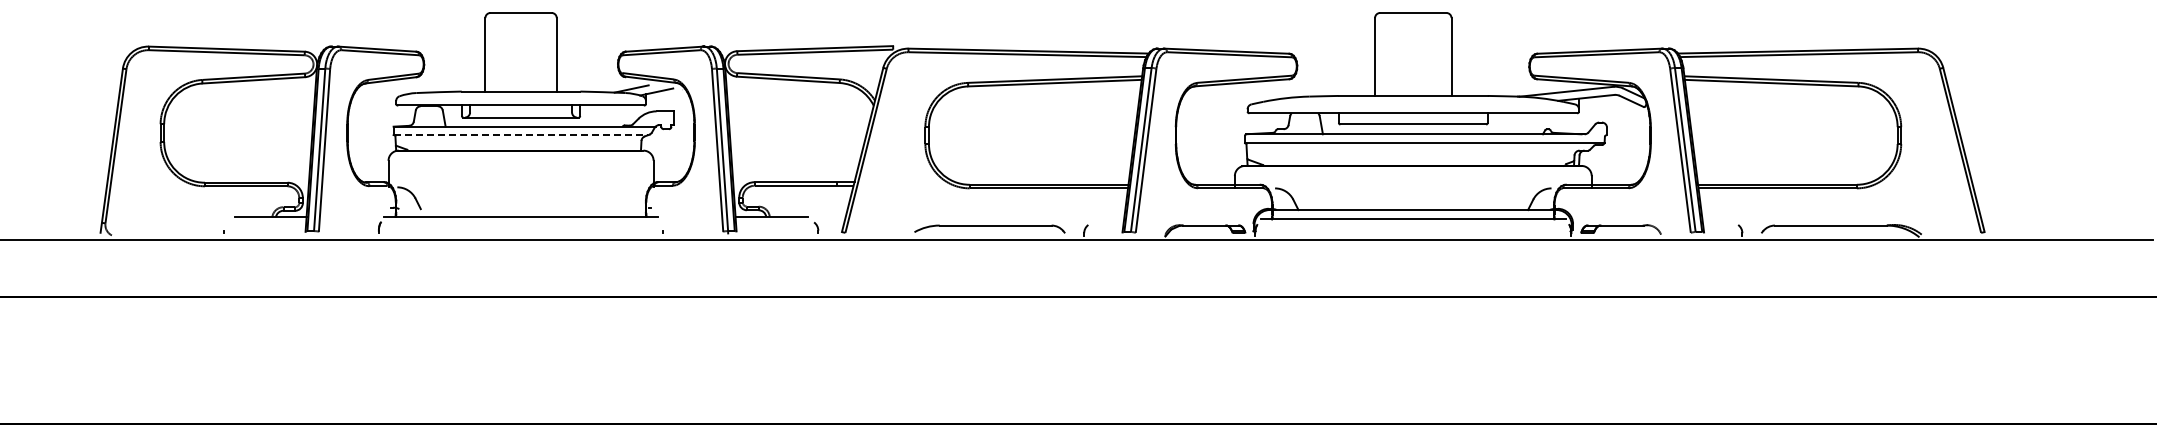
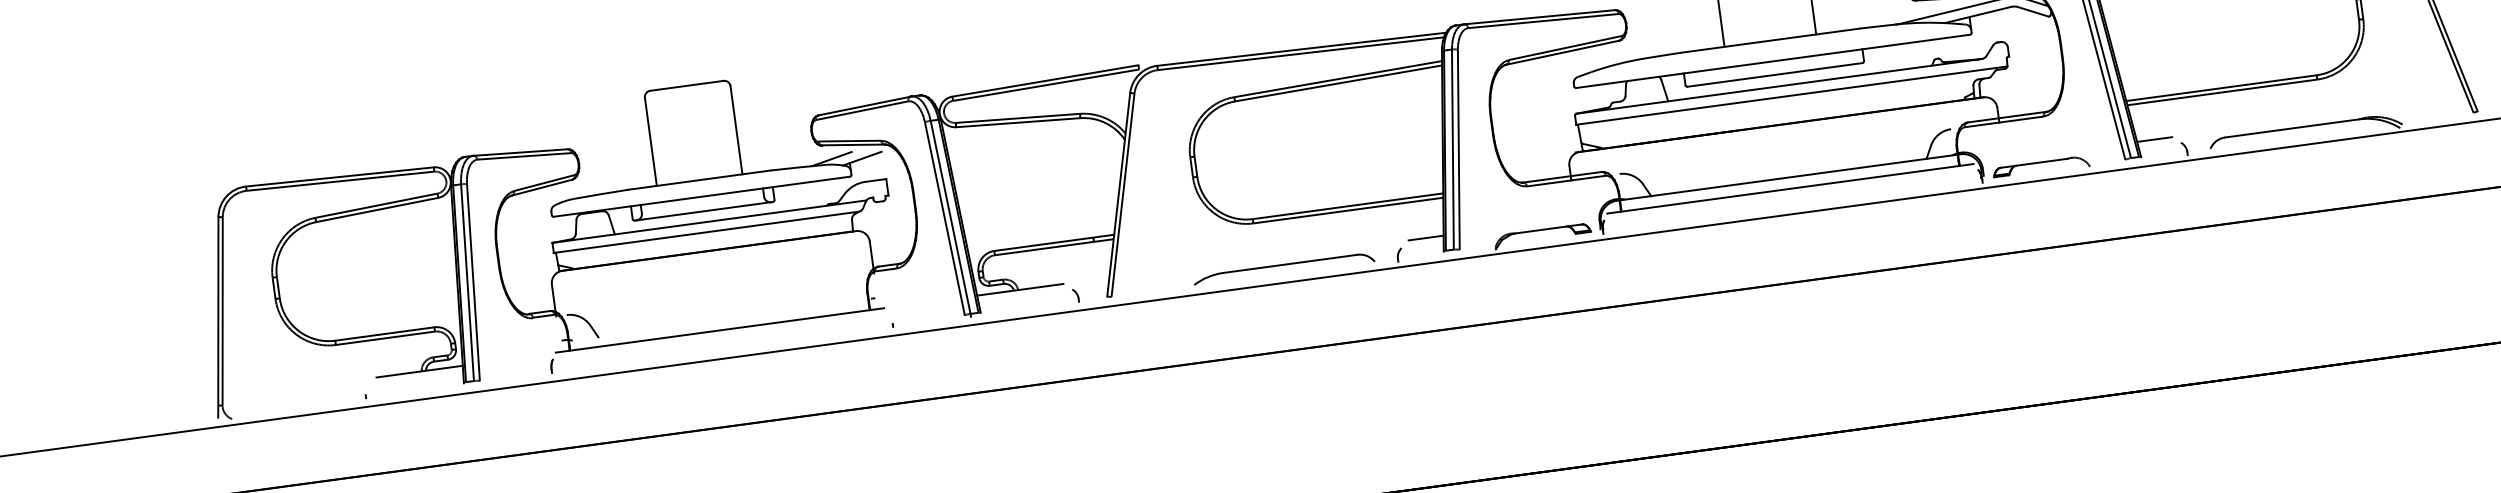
line: (521, 135) -> (707, 232), dashed -> solid
line: (1109, 219) -> (1426, 238), added
line: (1716, 219) -> (2154, 139), added

